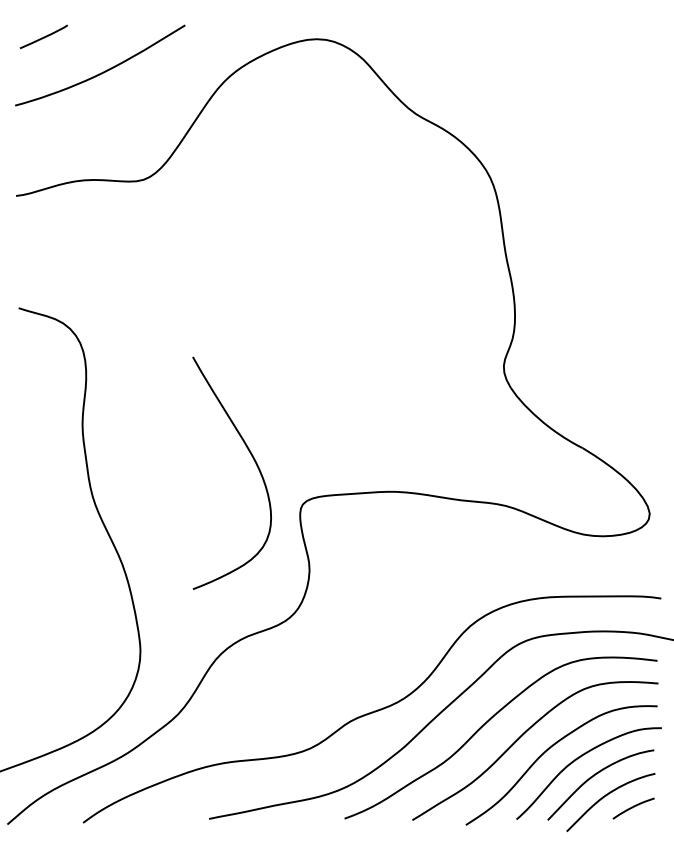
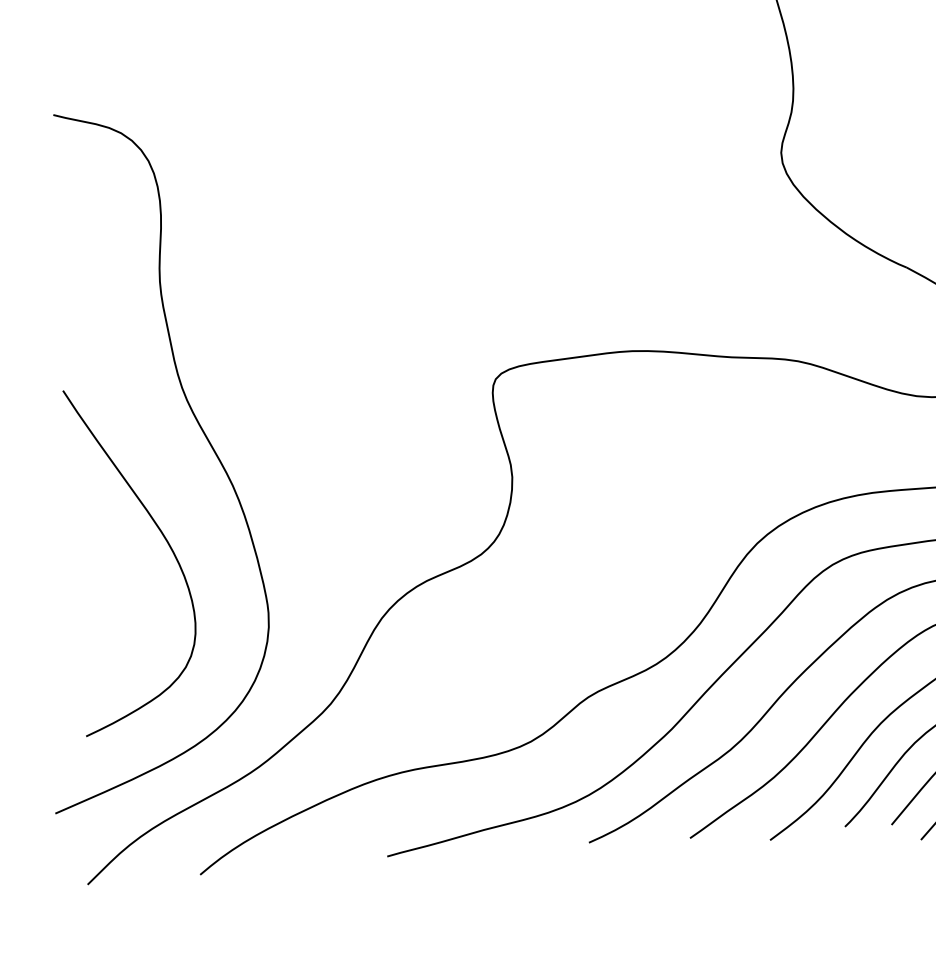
curve: (253, 460) -> (163, 538), moved

